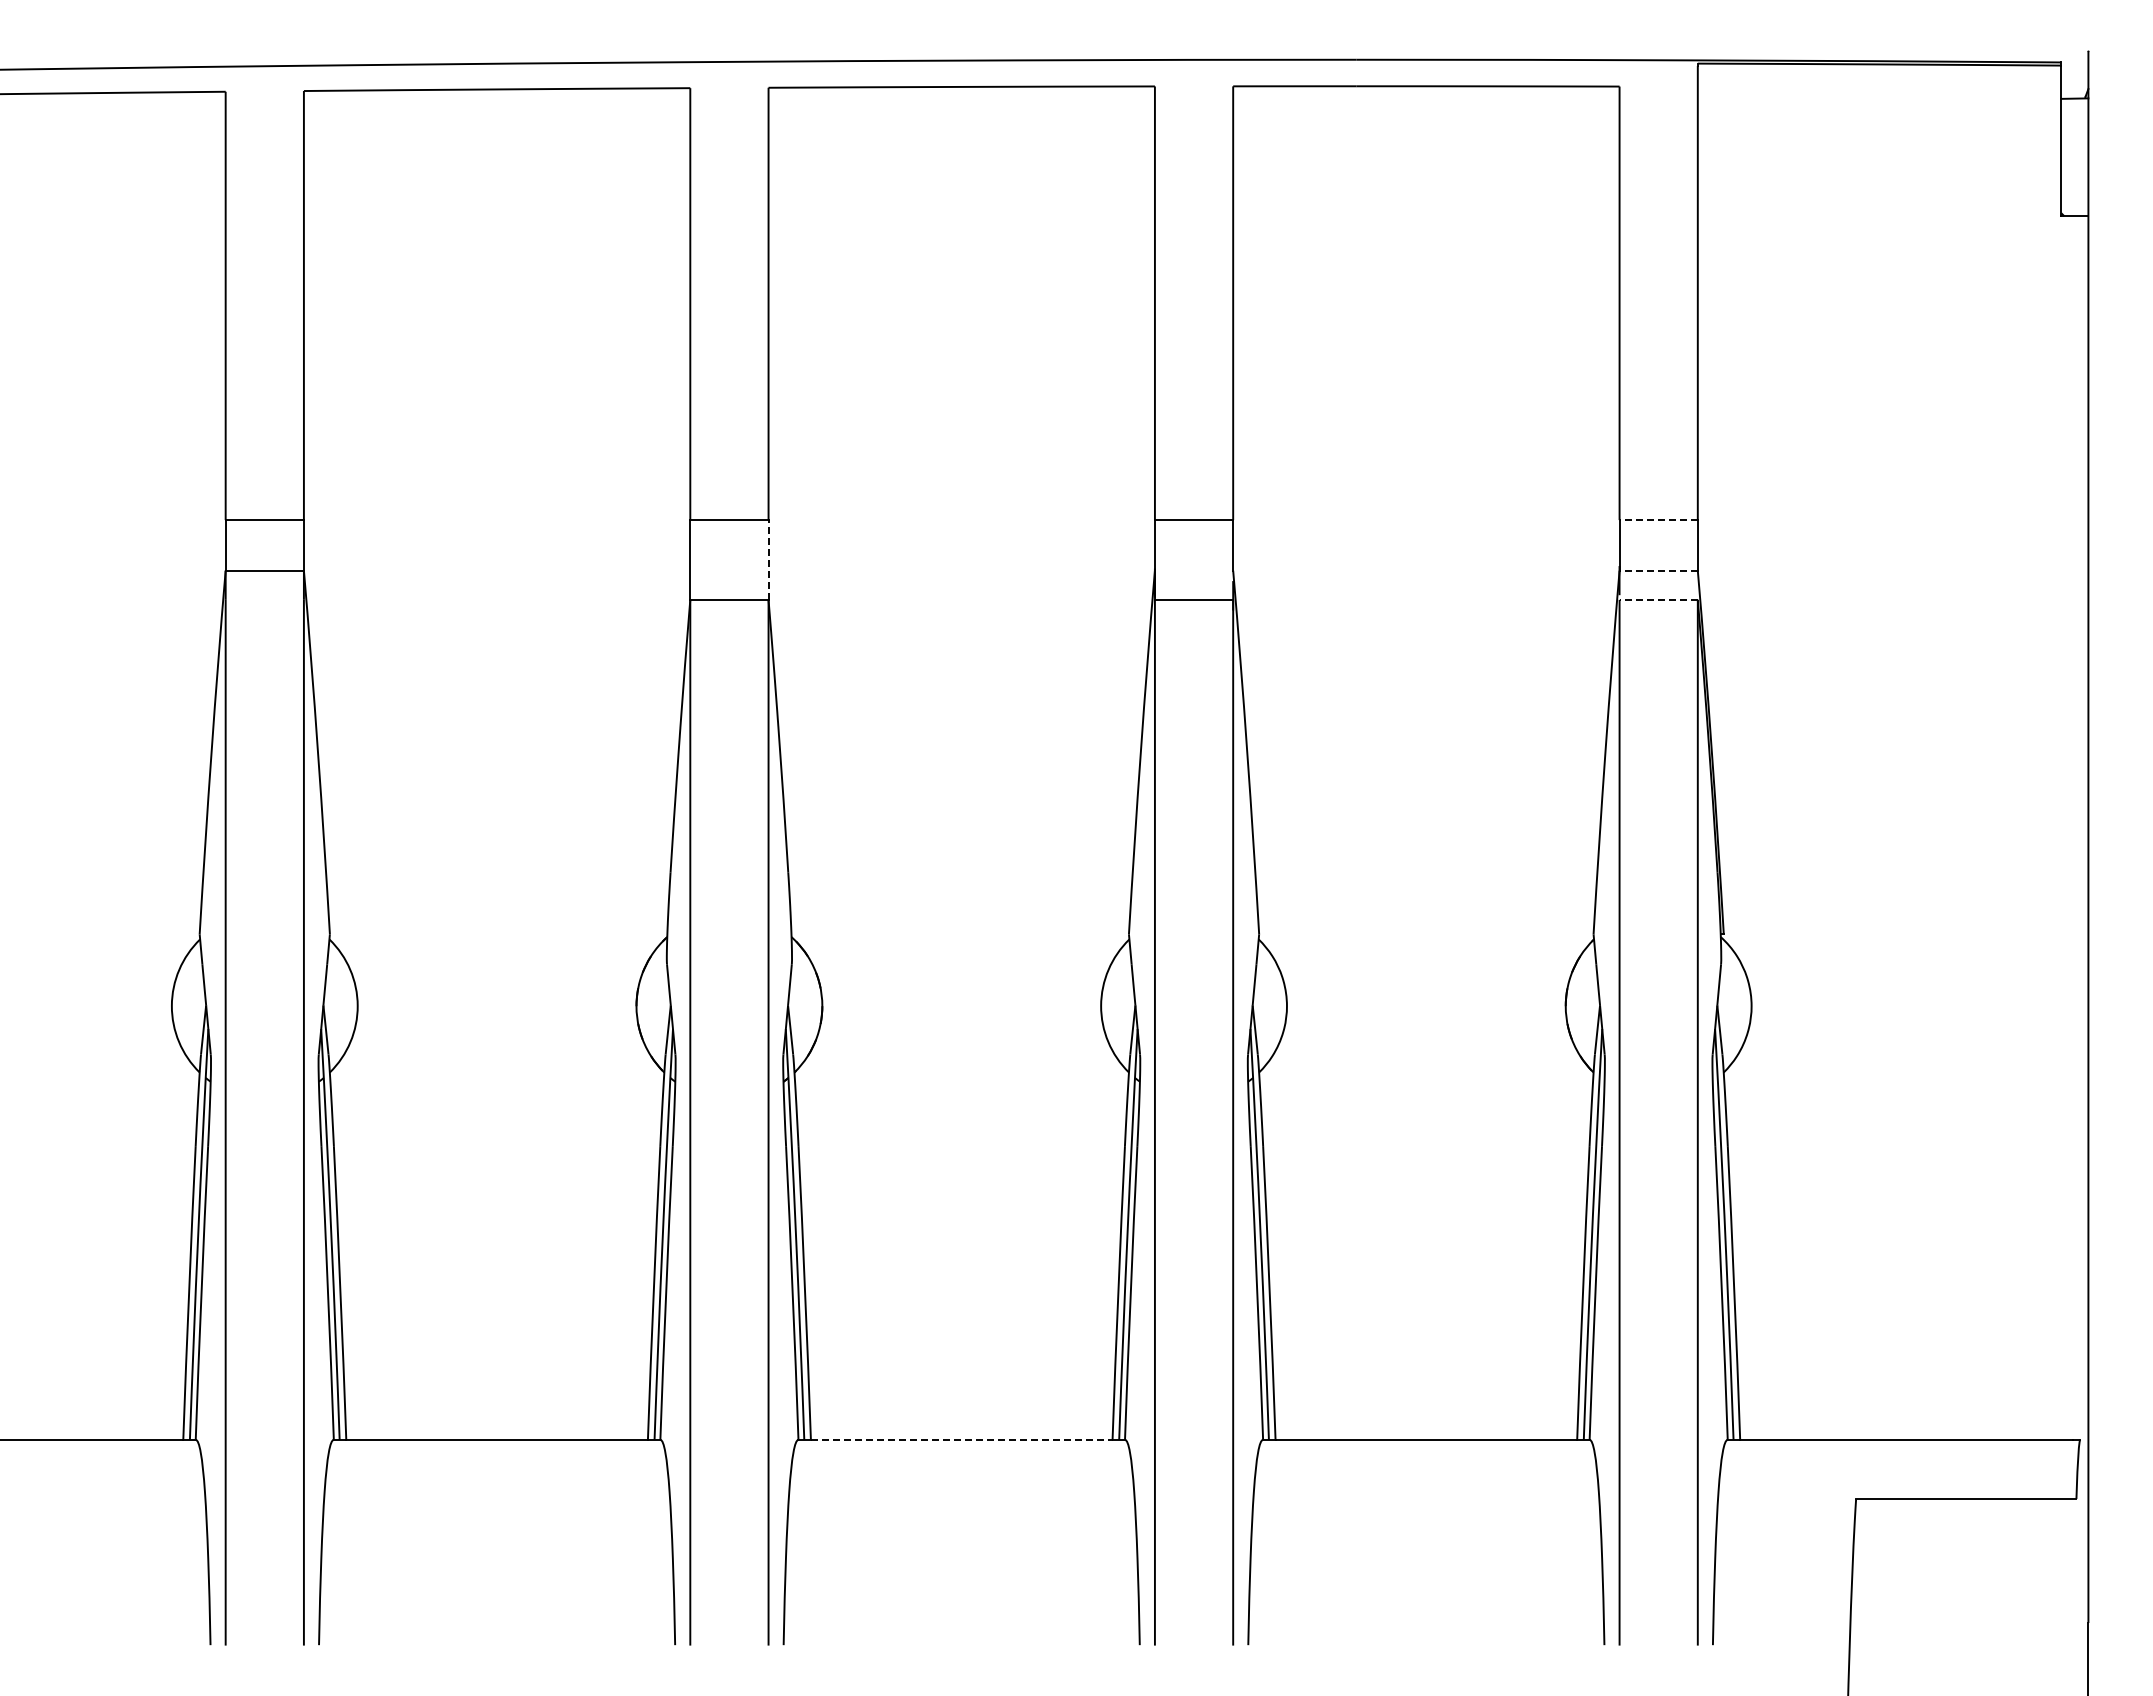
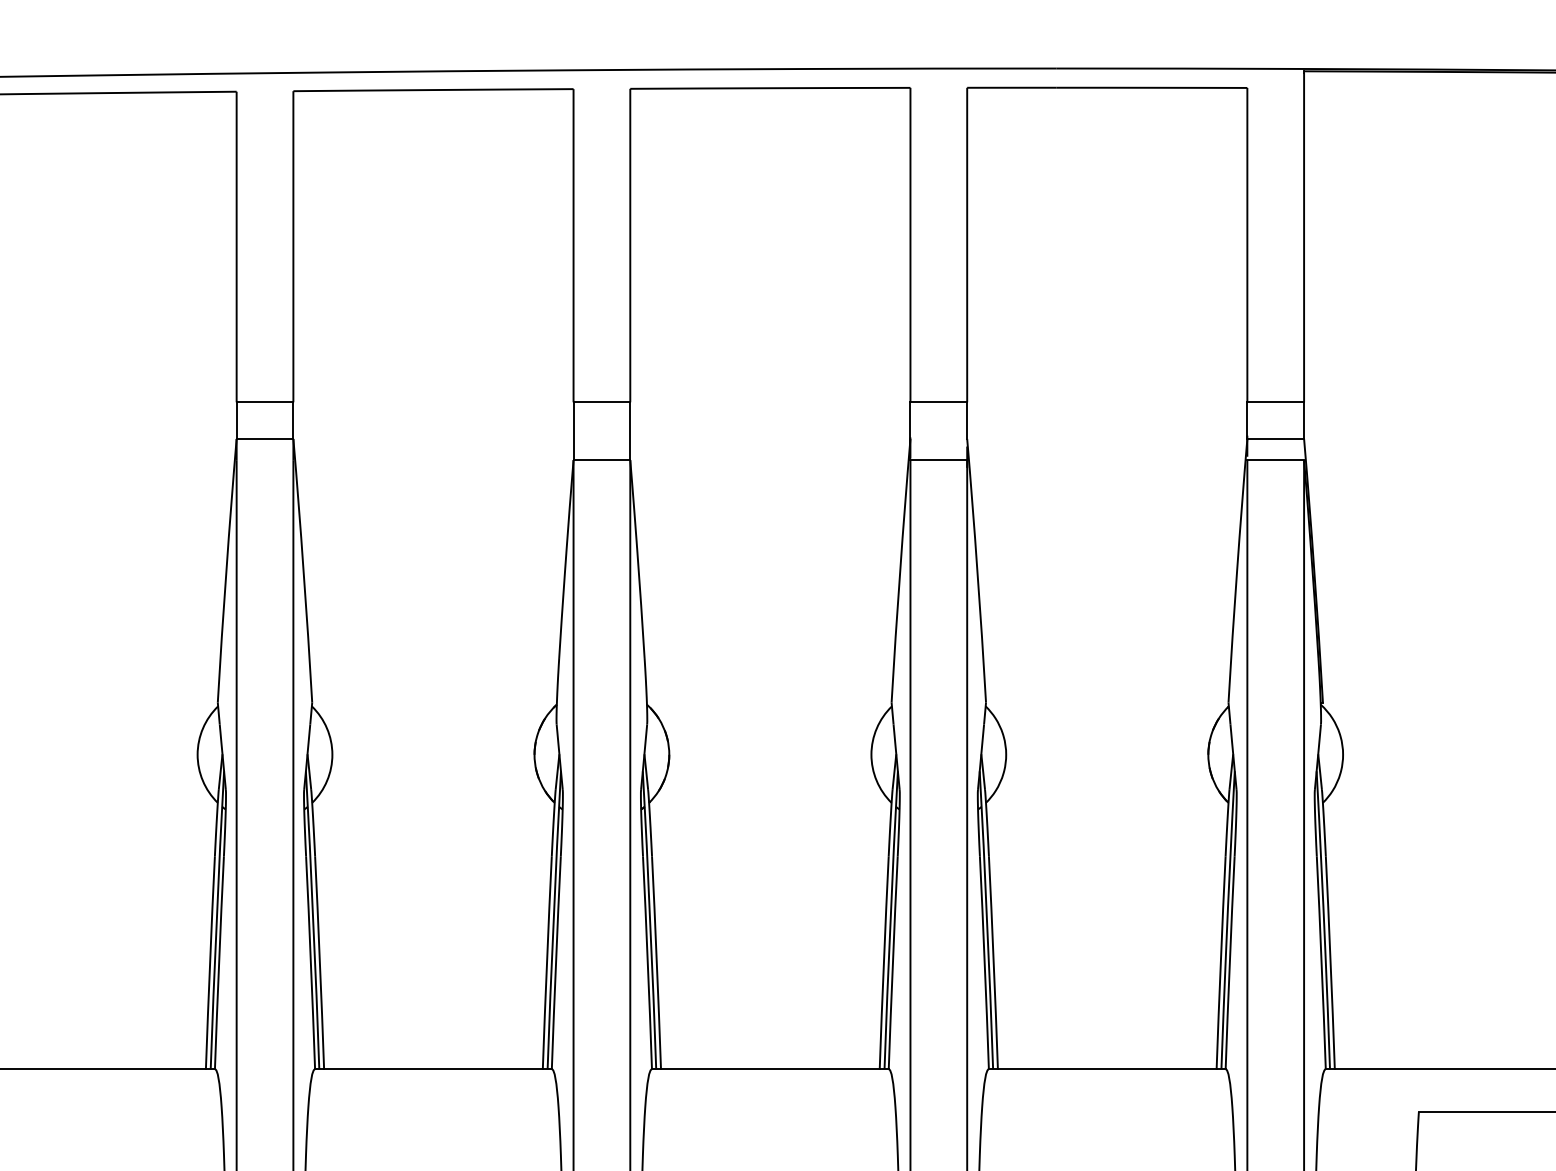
line: (1658, 520) -> (1275, 402), dashed -> solid
line: (768, 559) -> (630, 430), dashed -> solid
line: (1658, 570) -> (1275, 438), dashed -> solid
line: (1658, 599) -> (1275, 459), dashed -> solid
line: (961, 1439) -> (770, 1068), dashed -> solid

